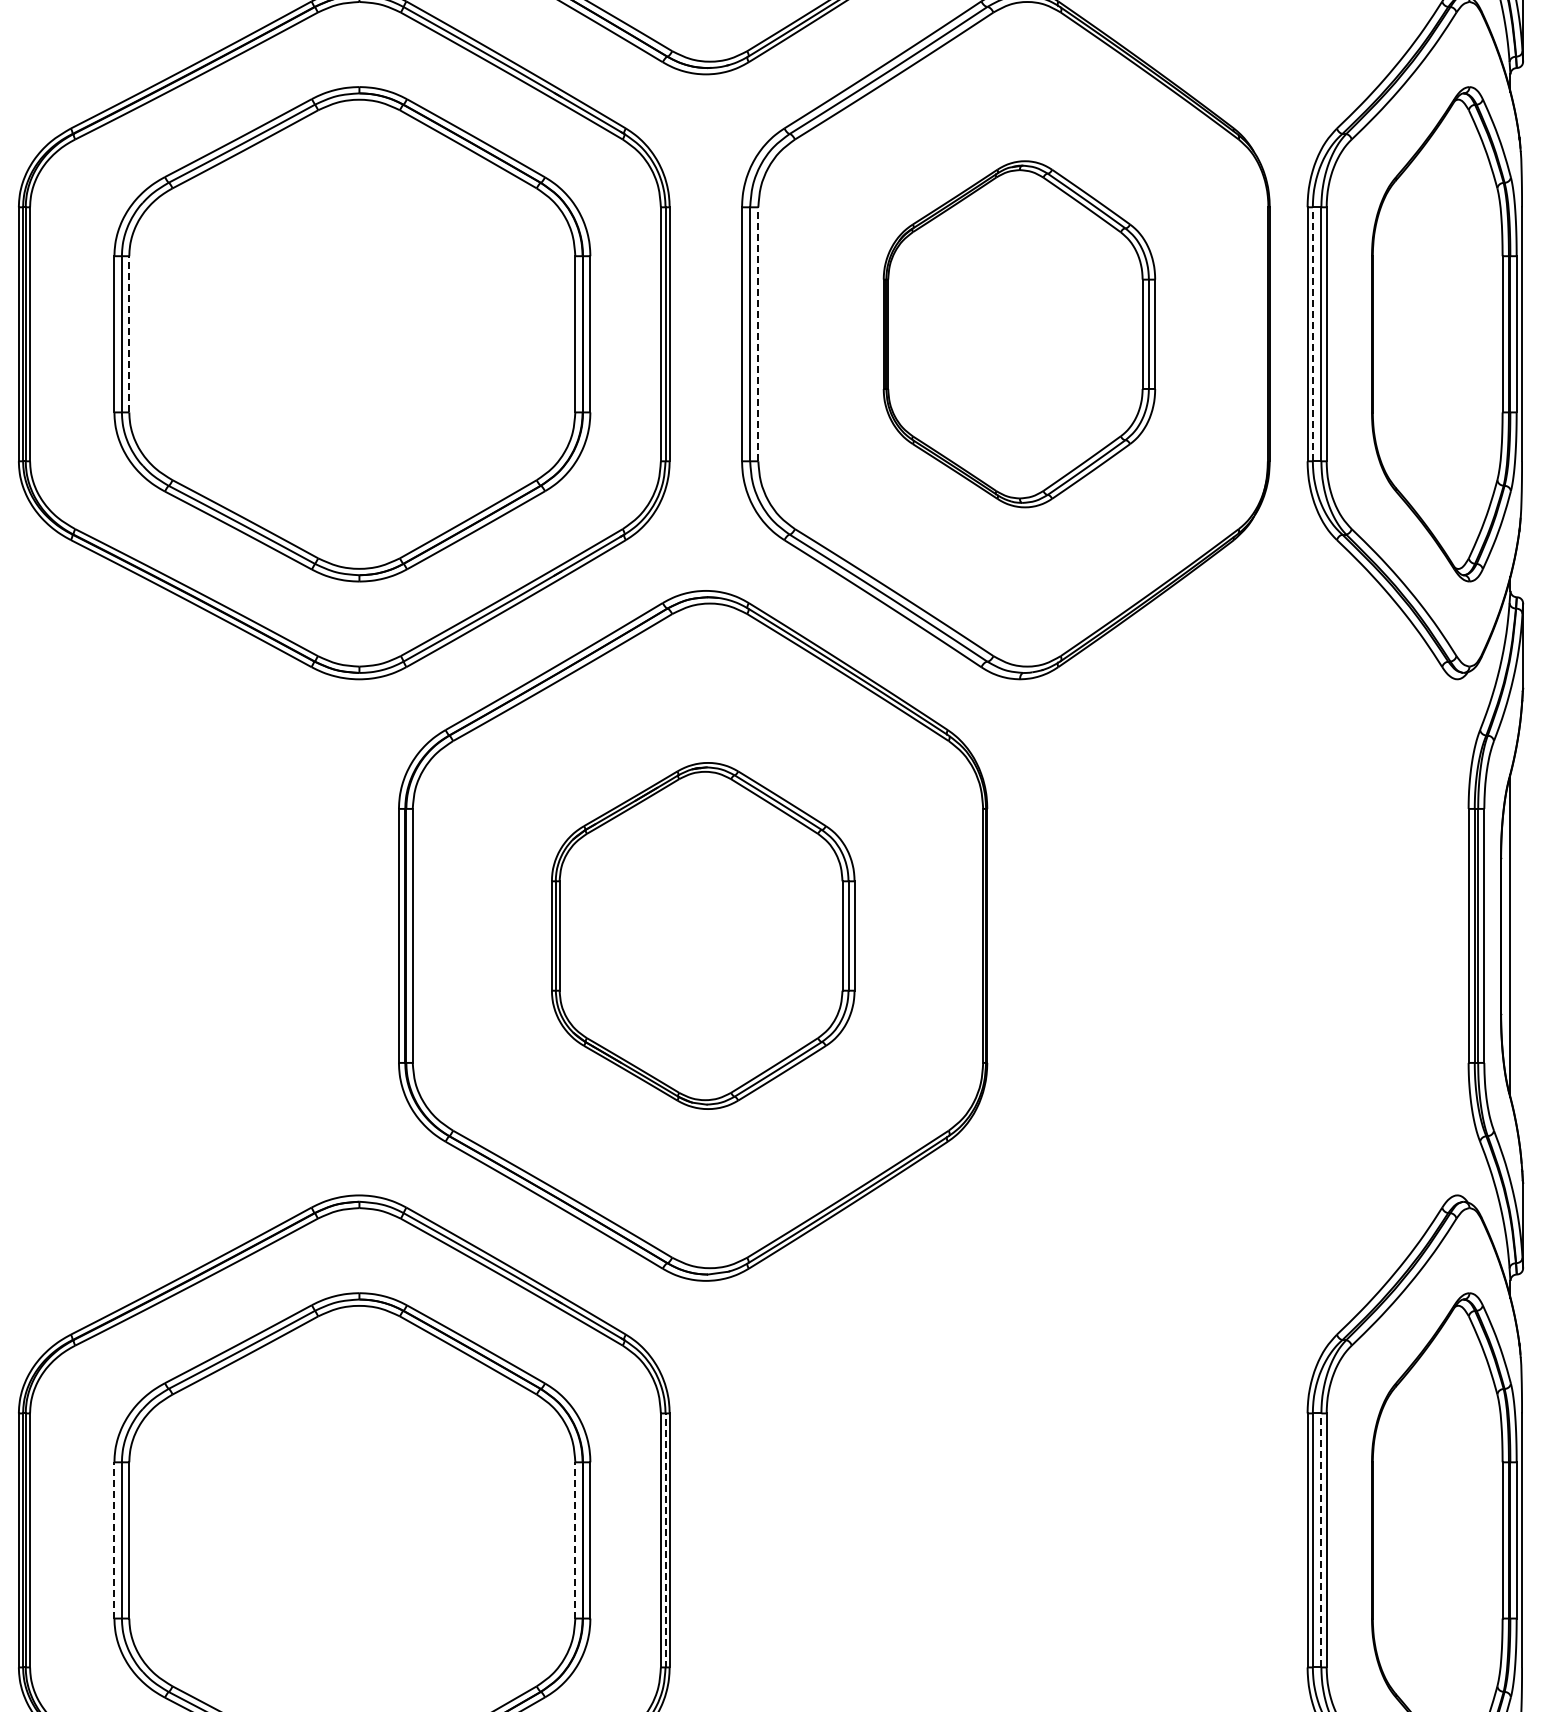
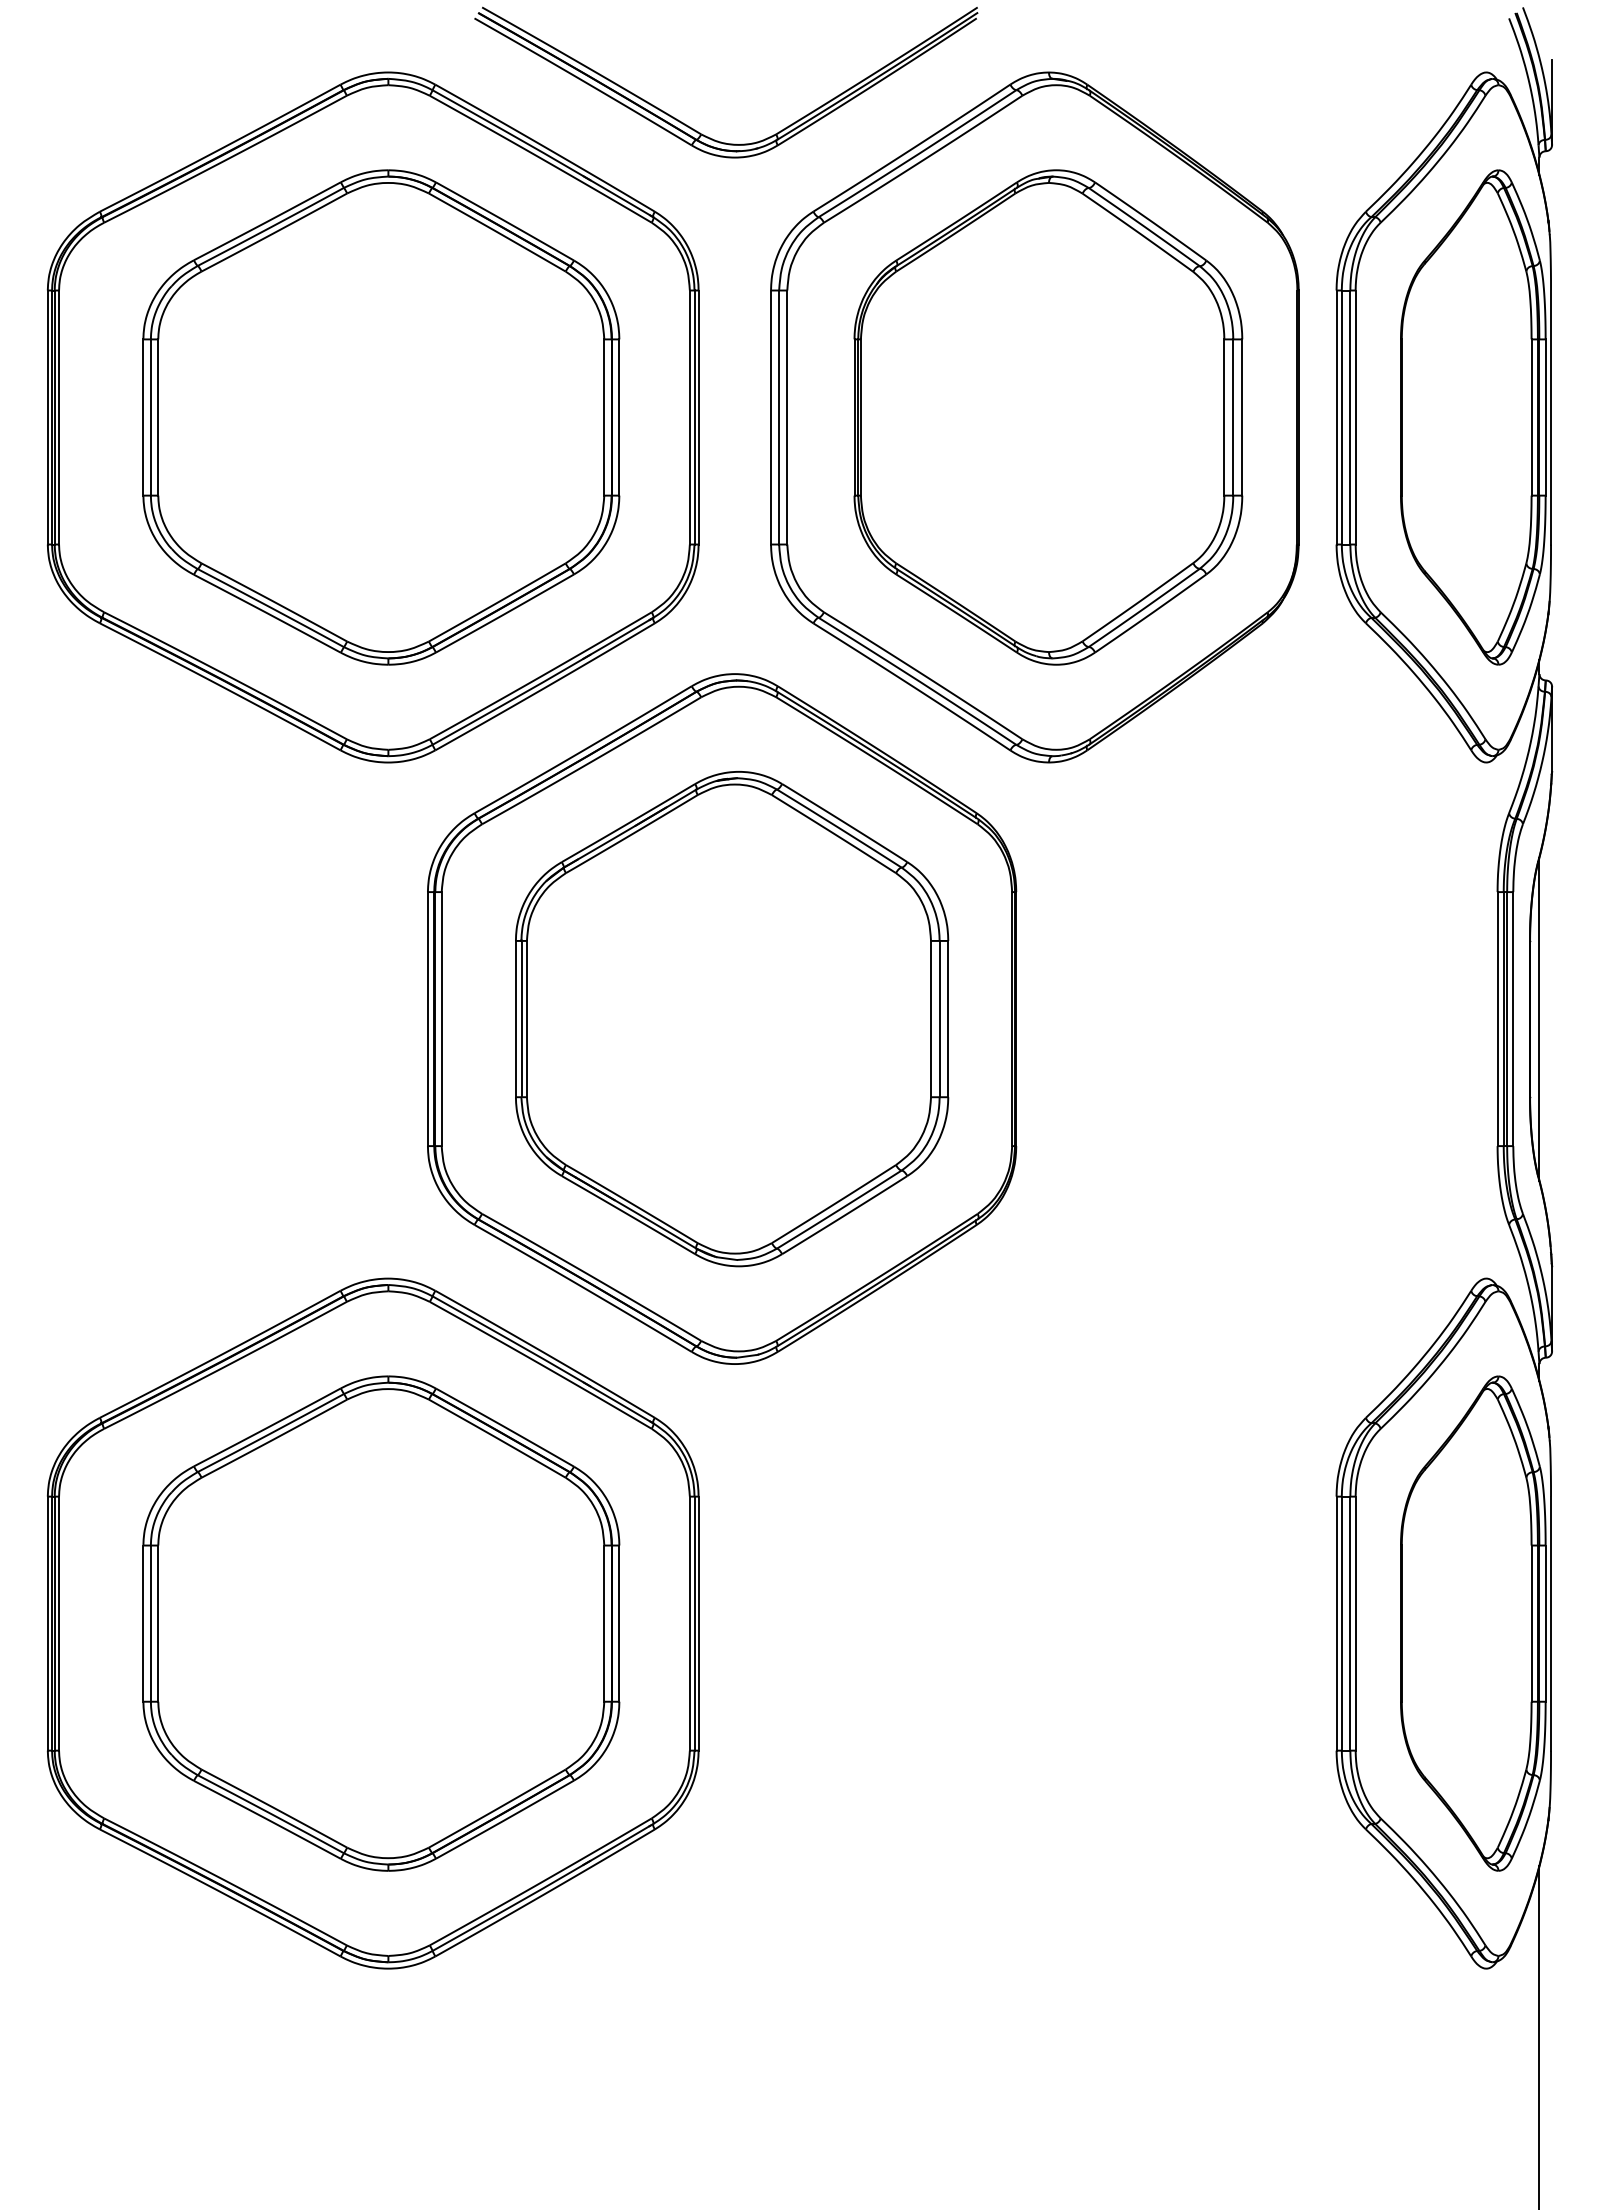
line: (129, 334) -> (158, 417), dashed -> solid
line: (758, 334) -> (787, 417), dashed -> solid
part: (1019, 334) -> (1048, 417), size x1.43
line: (1312, 334) -> (1341, 417), dashed -> solid
part: (703, 936) -> (732, 1019), size x1.43
line: (114, 1540) -> (143, 1623), dashed -> solid
line: (575, 1540) -> (604, 1623), dashed -> solid
line: (665, 1540) -> (694, 1623), dashed -> solid
line: (1321, 1540) -> (1350, 1623), dashed -> solid

